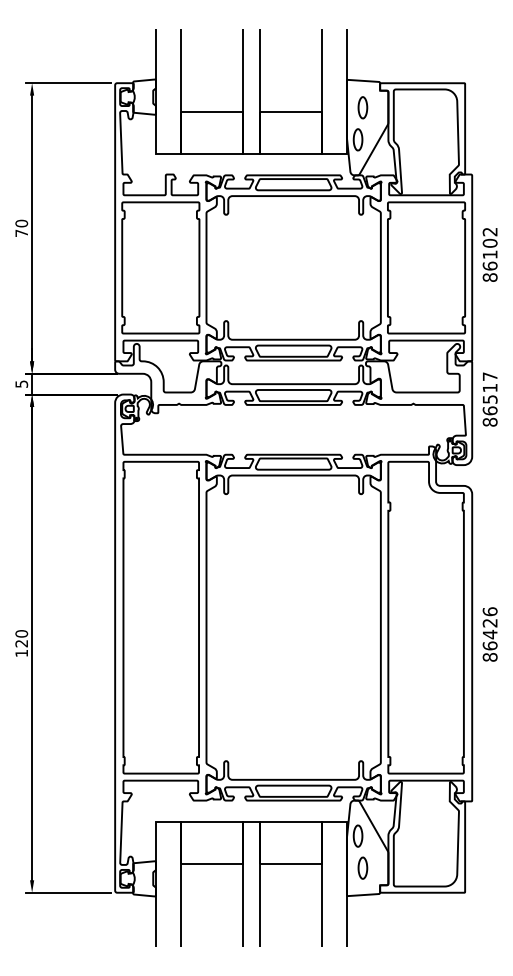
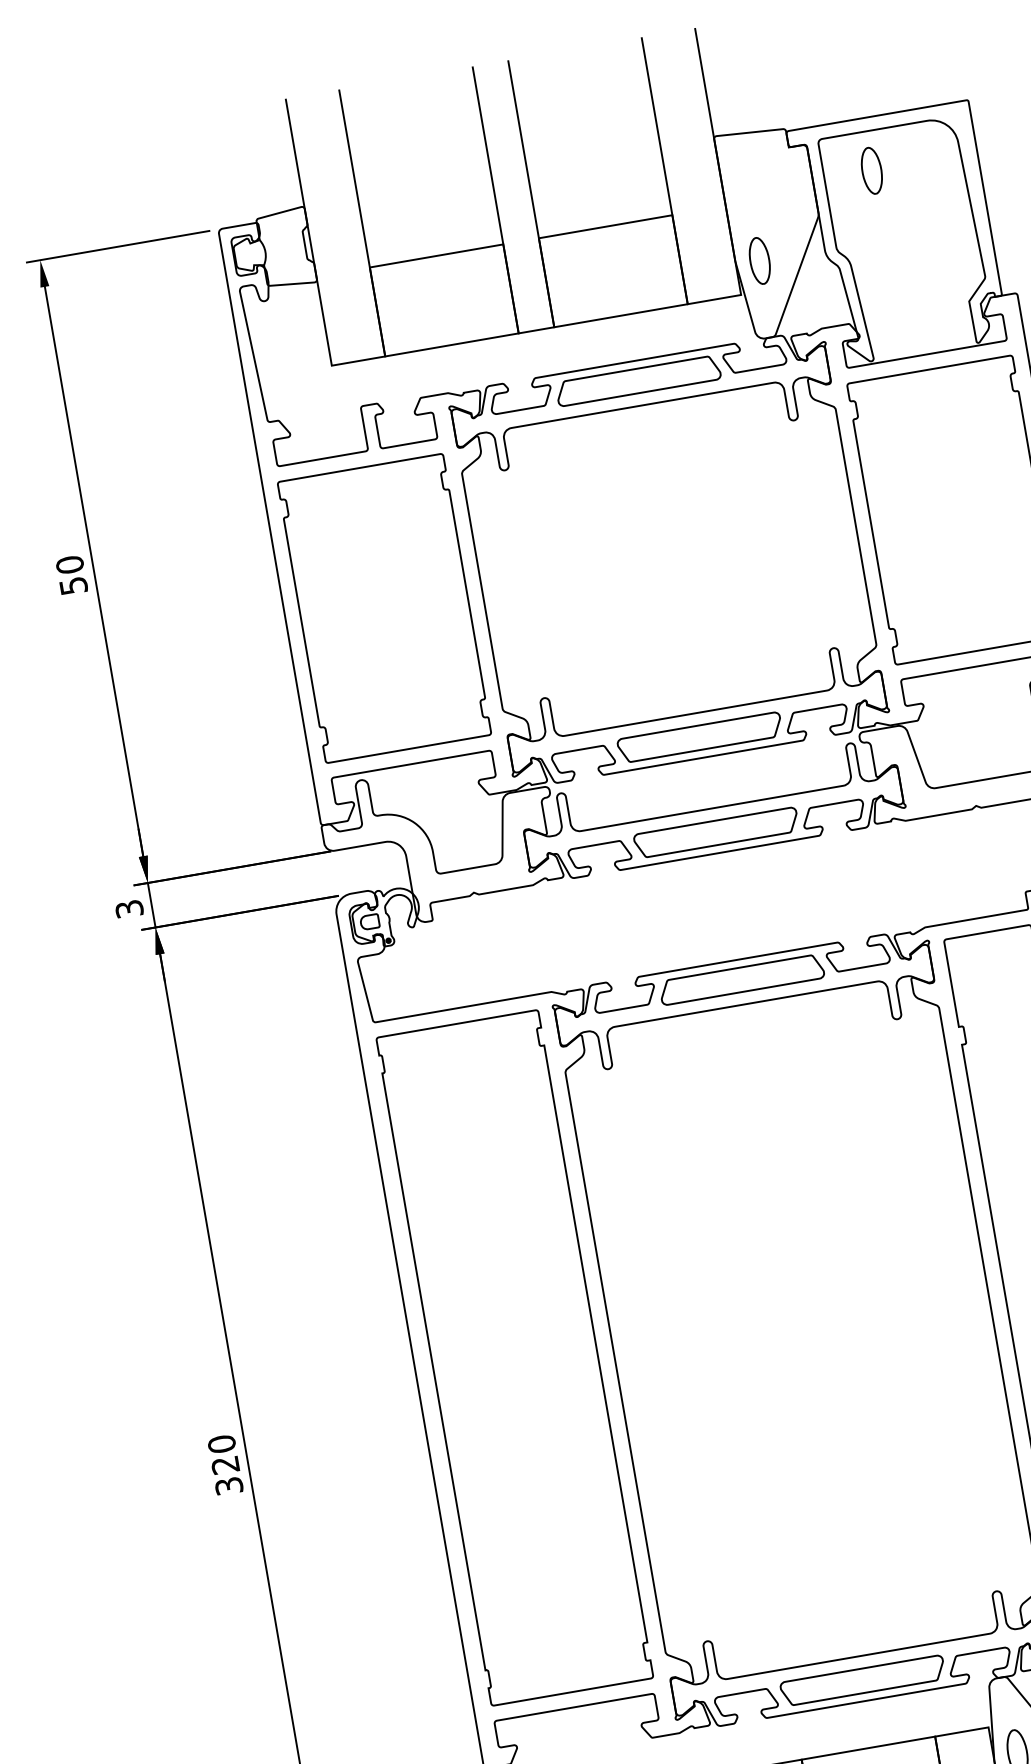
part: (362, 107) -> (870, 170), moved
text: (21, 232) -> (72, 584), 70 -> 50
text: (21, 383) -> (128, 907), 5 -> 3
text: (21, 653) -> (228, 1486), 120 -> 320

